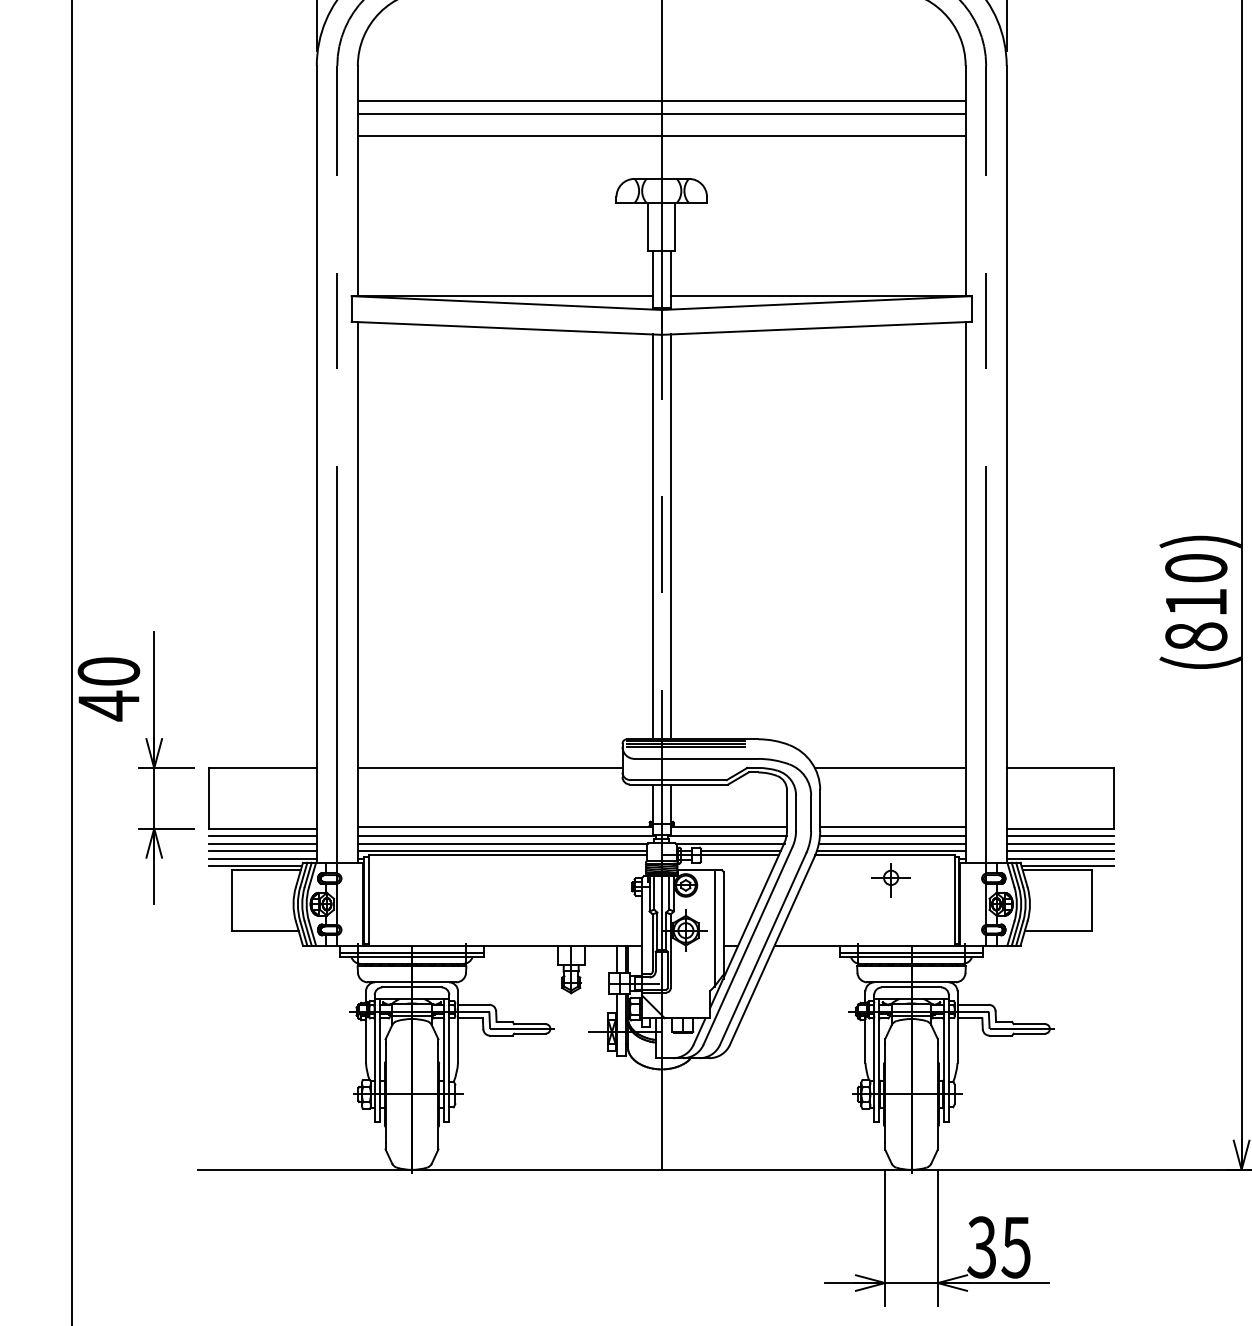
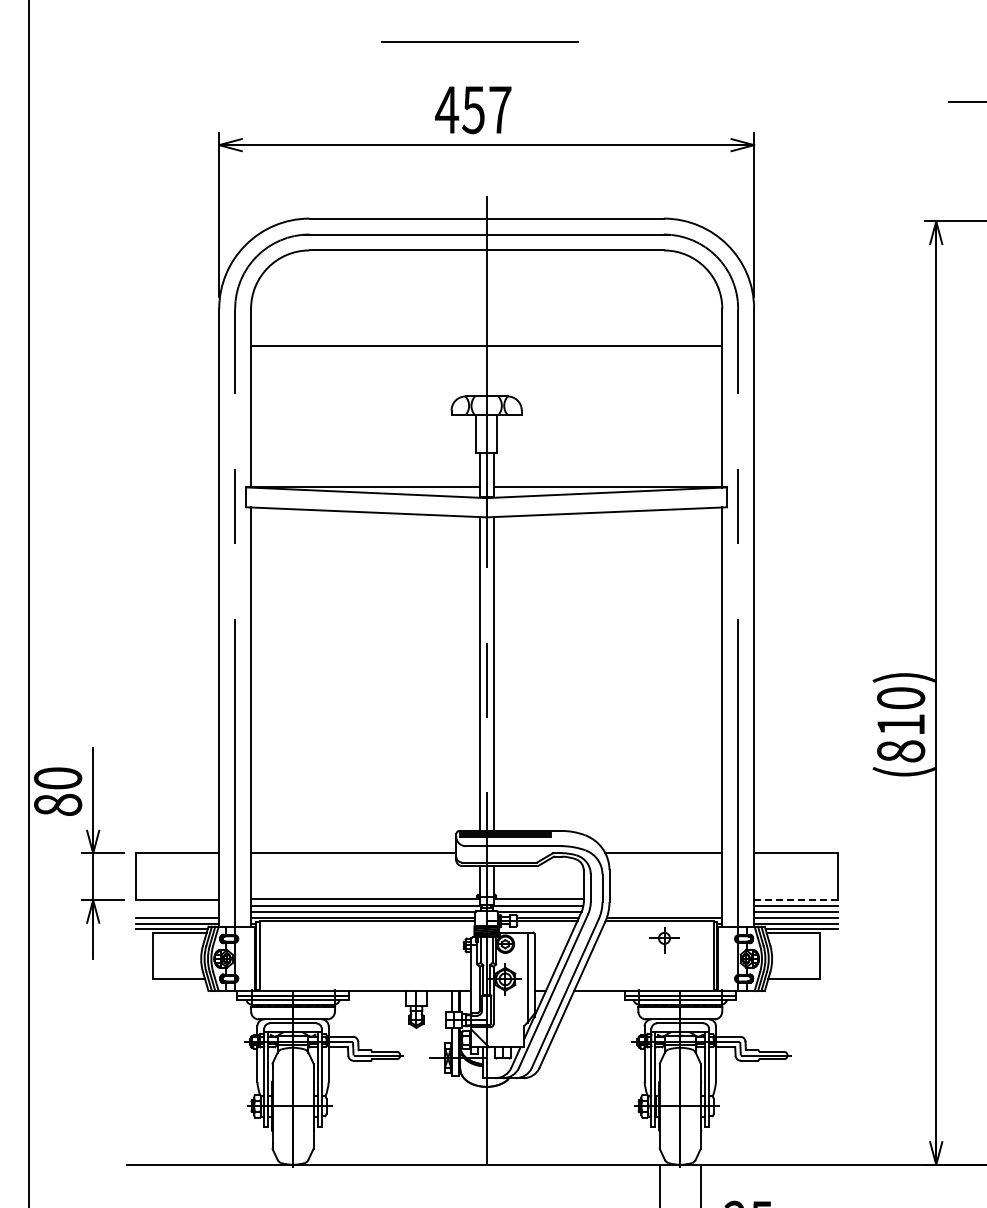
line: (661, 101) -> (486, 336), removed
line: (661, 135) -> (486, 362), removed
text: (109, 706) -> (58, 805), 40 -> 80
line: (892, 826) -> (665, 898), removed
line: (1060, 828) -> (795, 900), solid -> dashed
line: (262, 836) -> (177, 906), removed
line: (892, 836) -> (665, 906), removed
line: (262, 843) -> (177, 911), removed
line: (892, 843) -> (665, 911), removed

